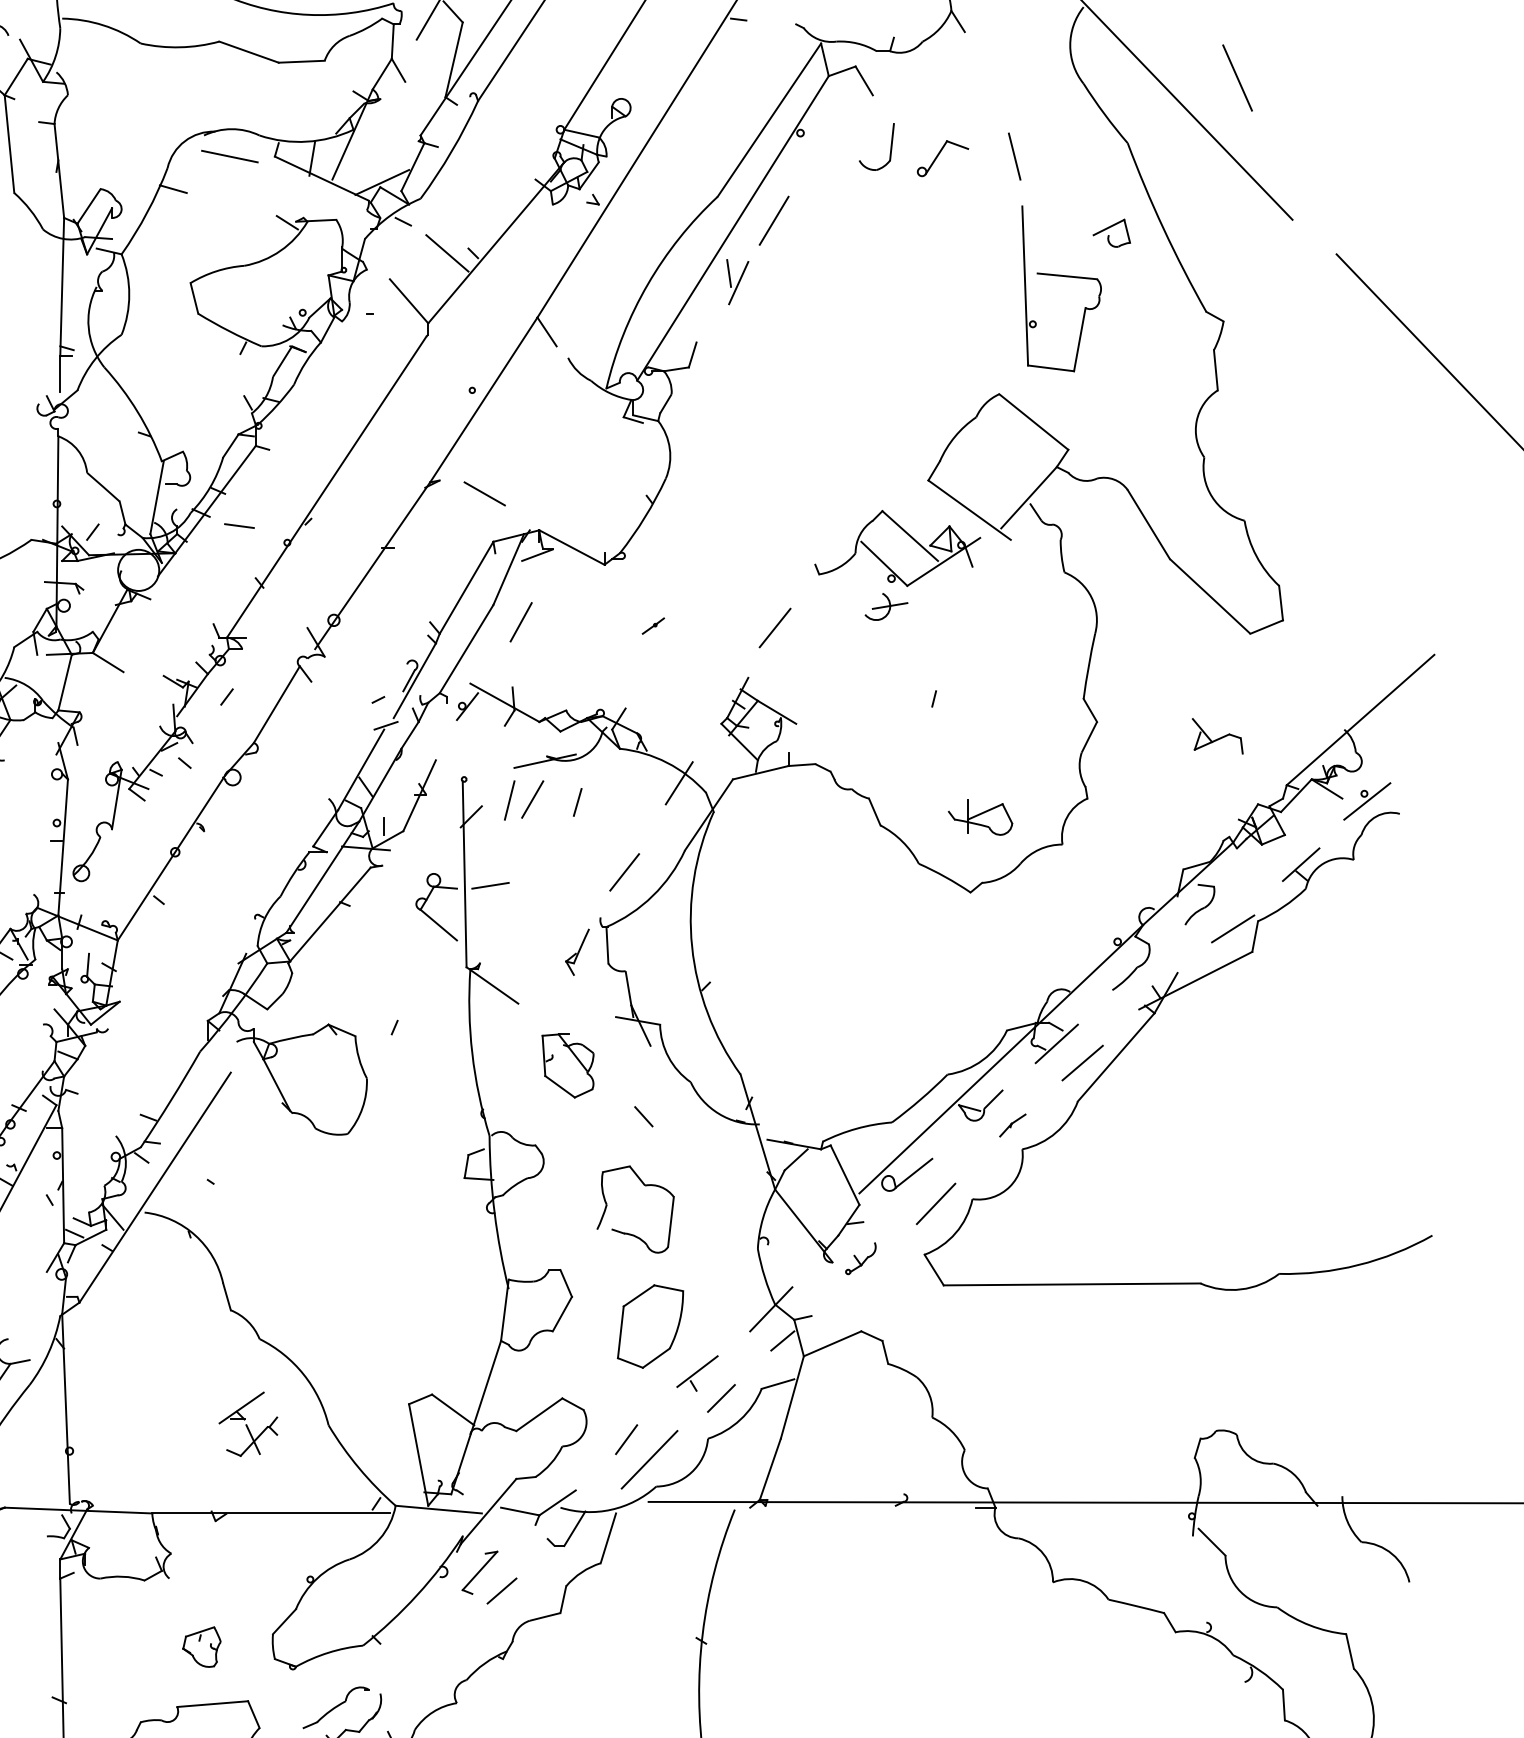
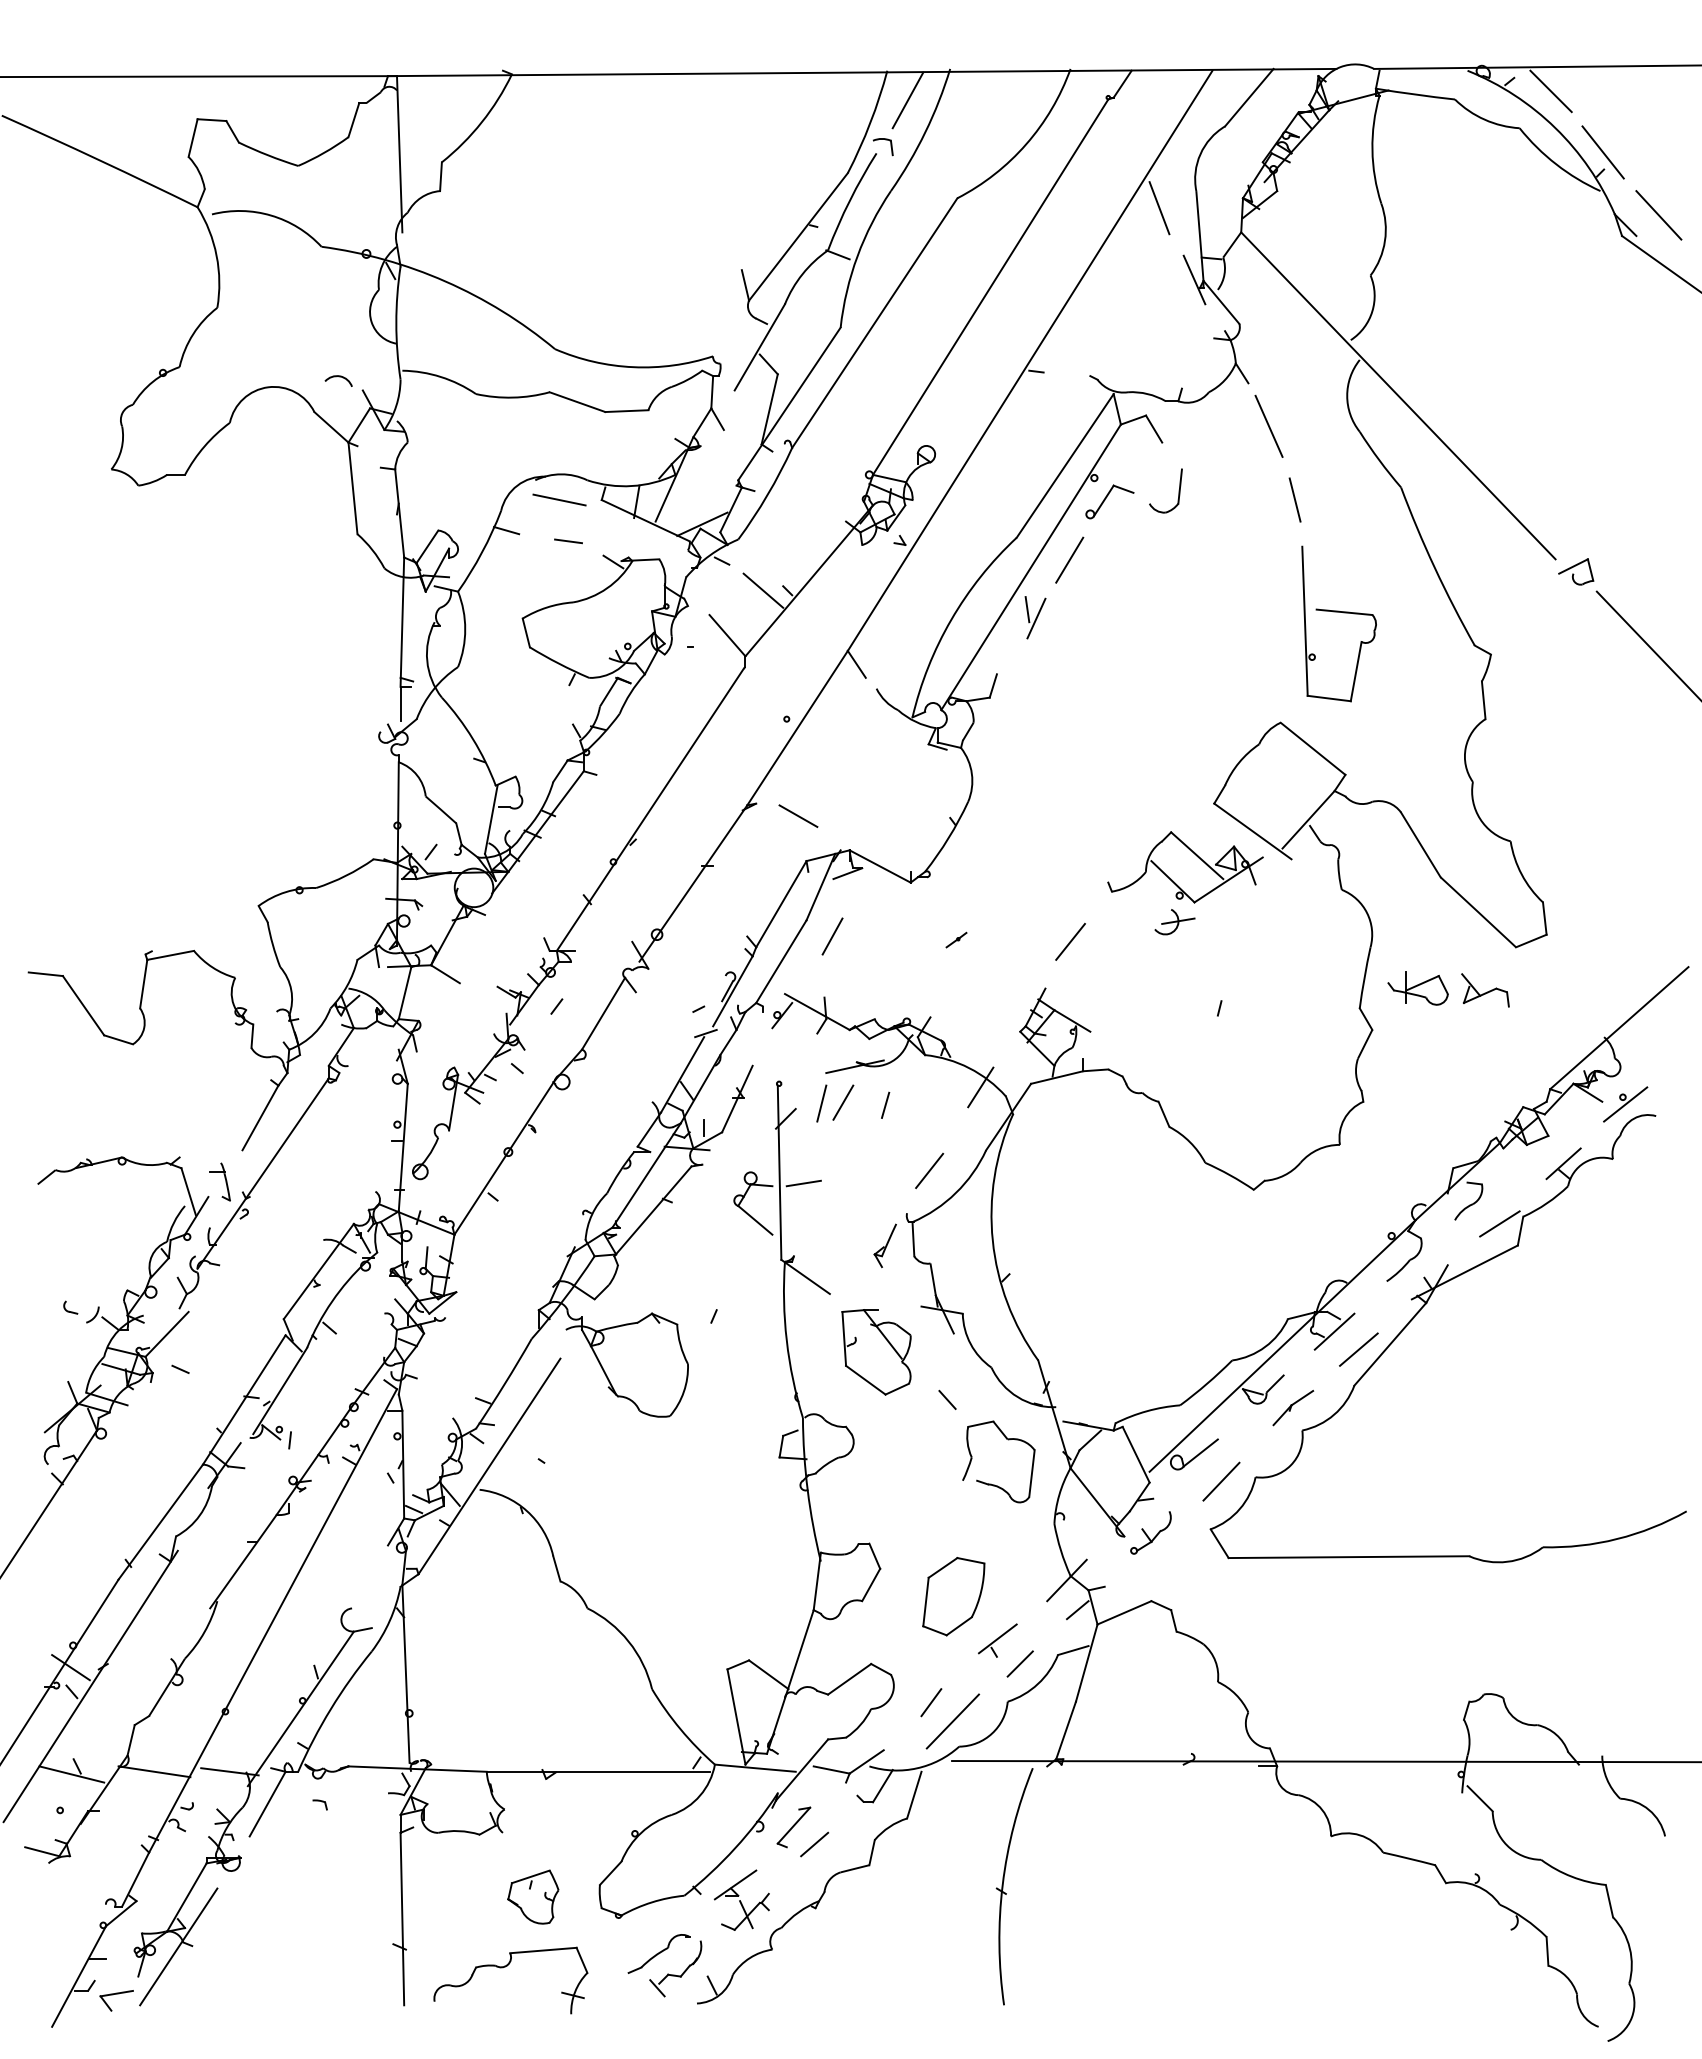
line: (1236, 77) -> (1268, 425), moved
part: (942, 158) -> (1109, 501), moved
part: (1112, 232) -> (1576, 571), moved
line: (239, 526) -> (568, 541), moved
part: (1217, 736) -> (1485, 990), moved
part: (979, 817) -> (1417, 988), moved
part: (568, 1066) -> (876, 1352), size x1.43
part: (1012, 1125) -> (1293, 1408), size x1.67
part: (627, 1232) -> (991, 1483), moved
part: (860, 1258) -> (1150, 1532), size x1.43
part: (247, 1423) -> (741, 1899), moved
part: (202, 1646) -> (533, 1896), size x1.43

